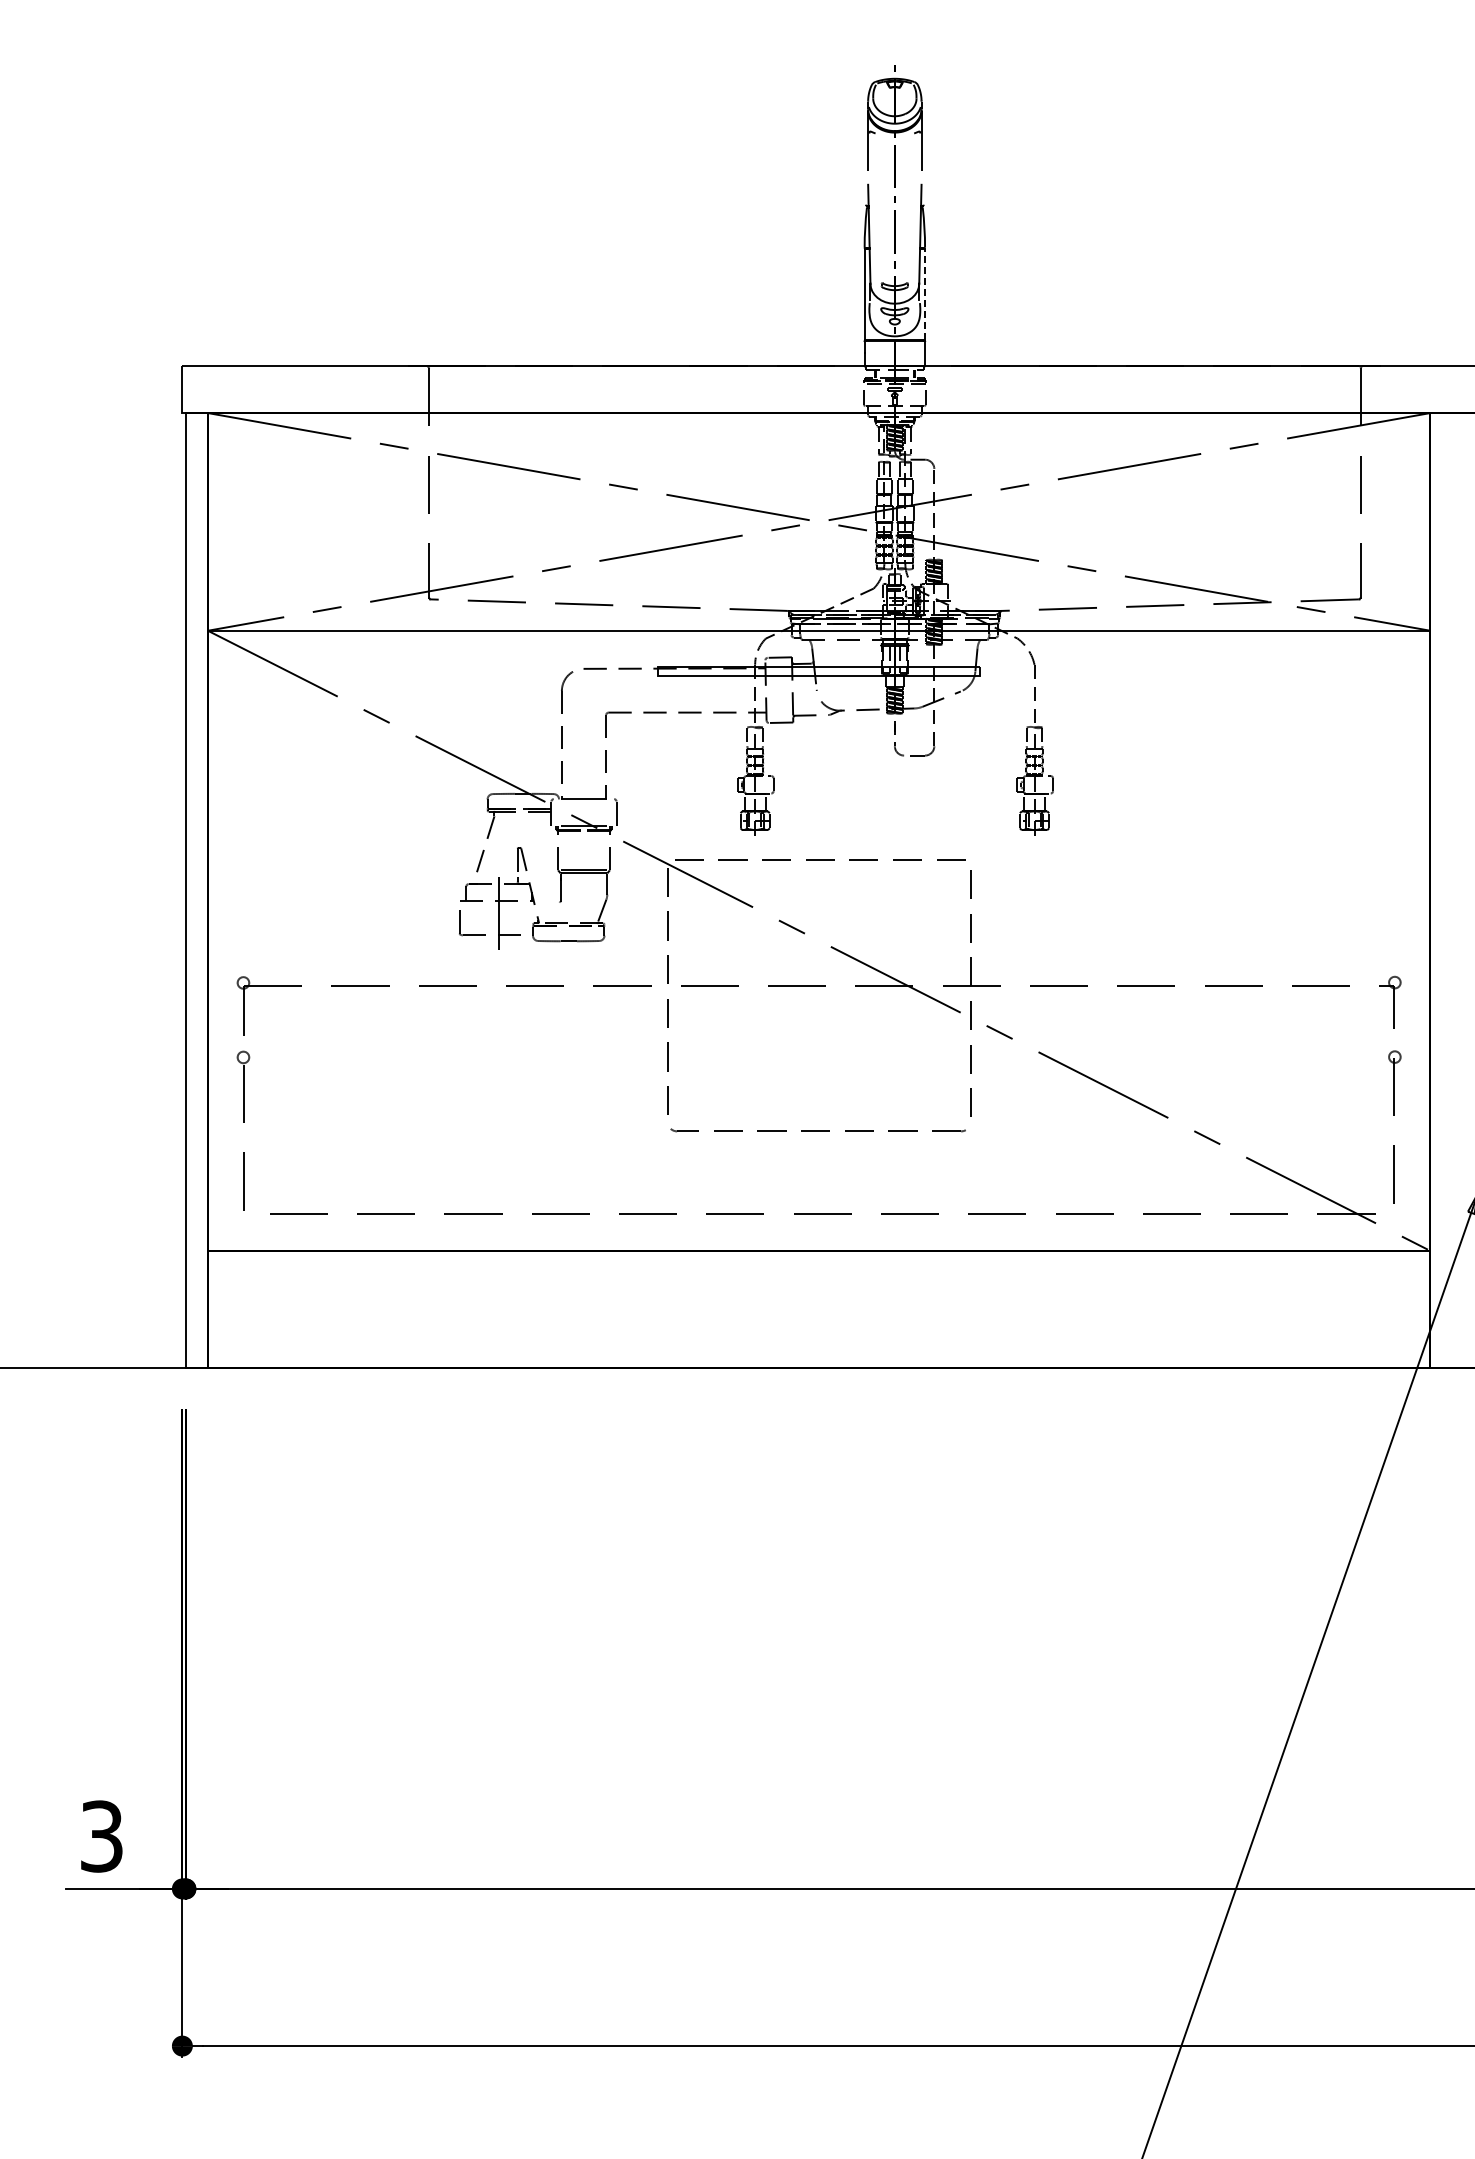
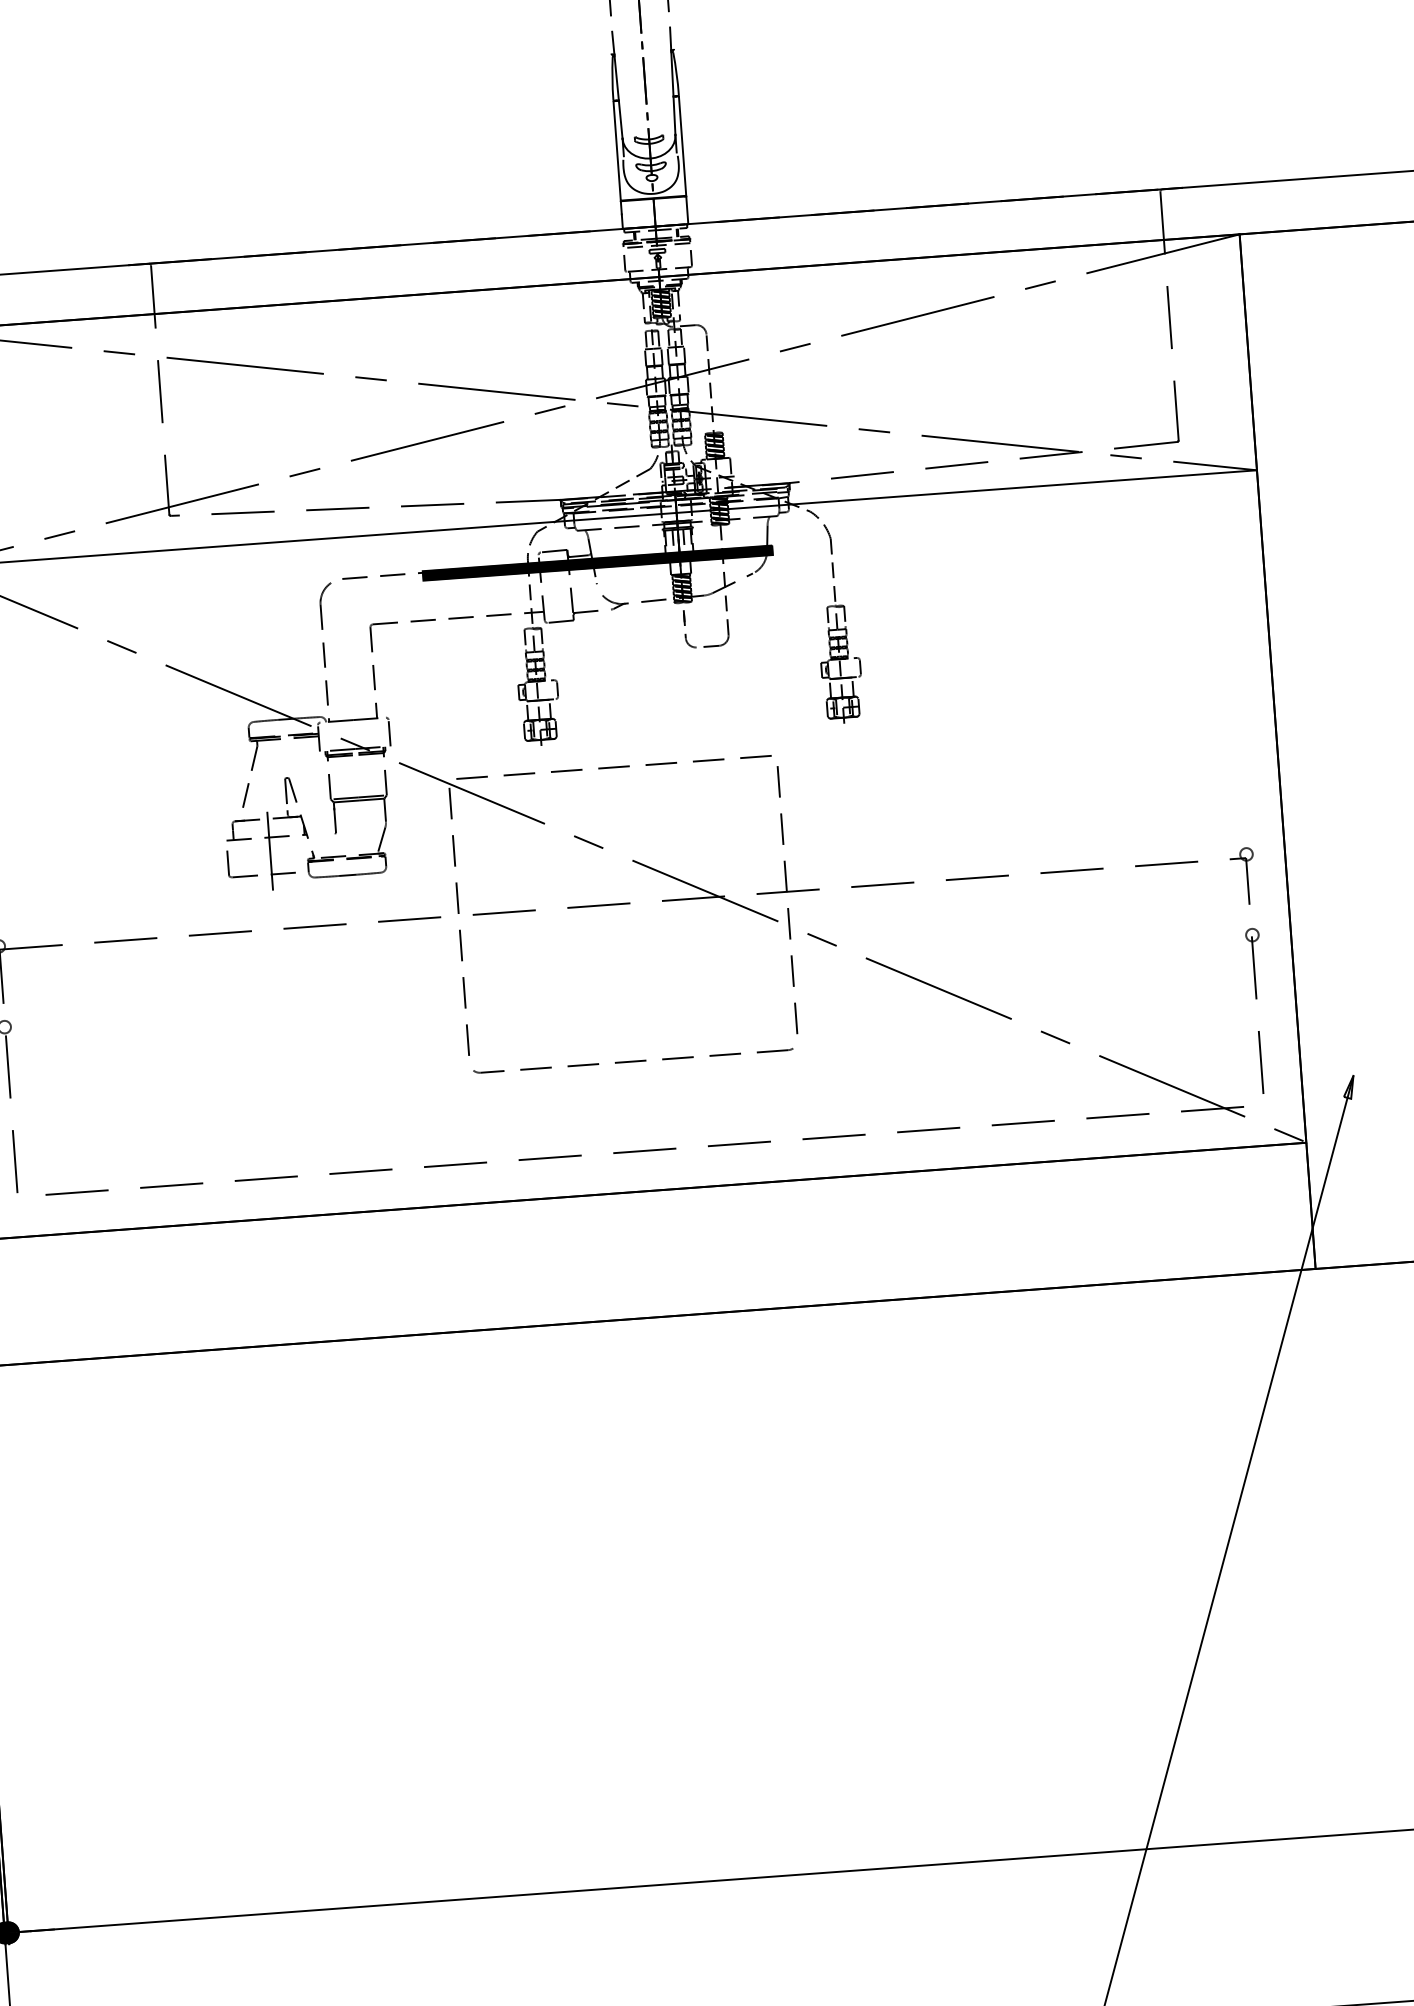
line: (925, 294) -> (683, 146), dashed -> solid
hatch: (818, 671) -> (597, 563), added

